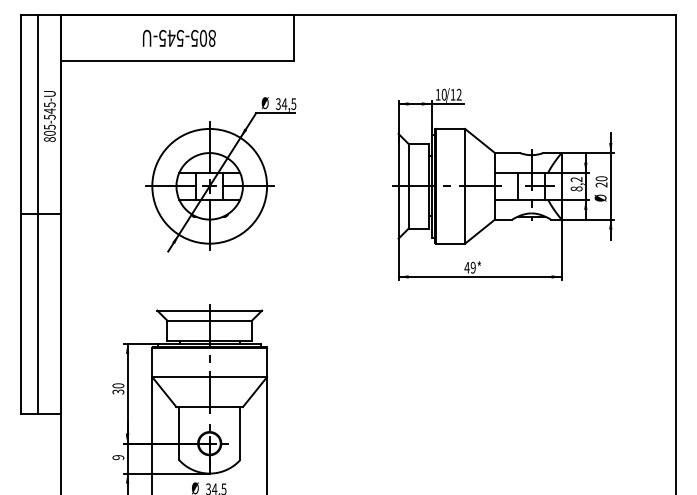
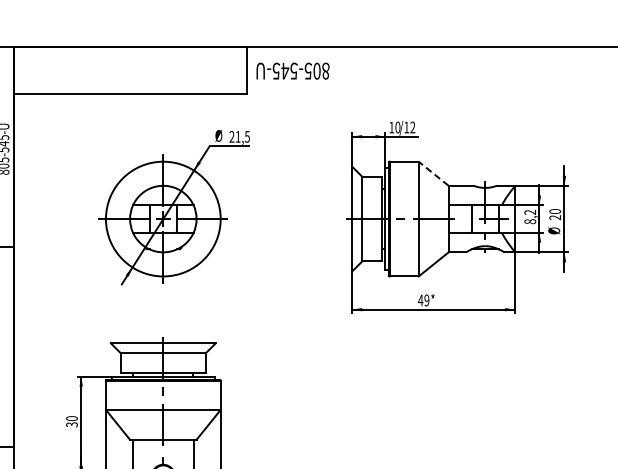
text: (179, 37) -> (293, 70), moved
text: (281, 104) -> (235, 137), 34,5 -> 21,5
line: (479, 140) -> (433, 173), solid -> dashed

